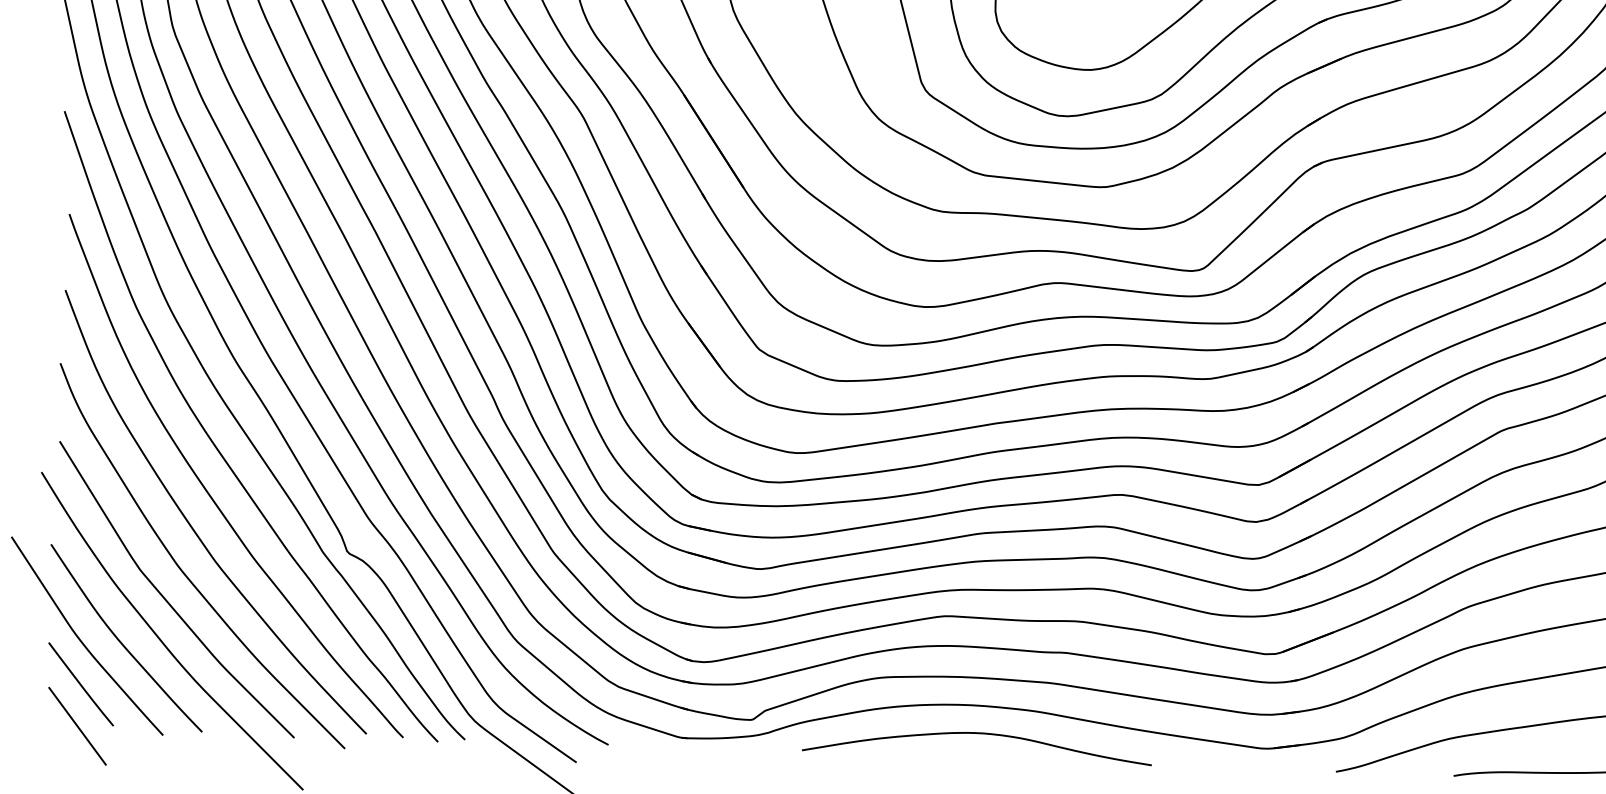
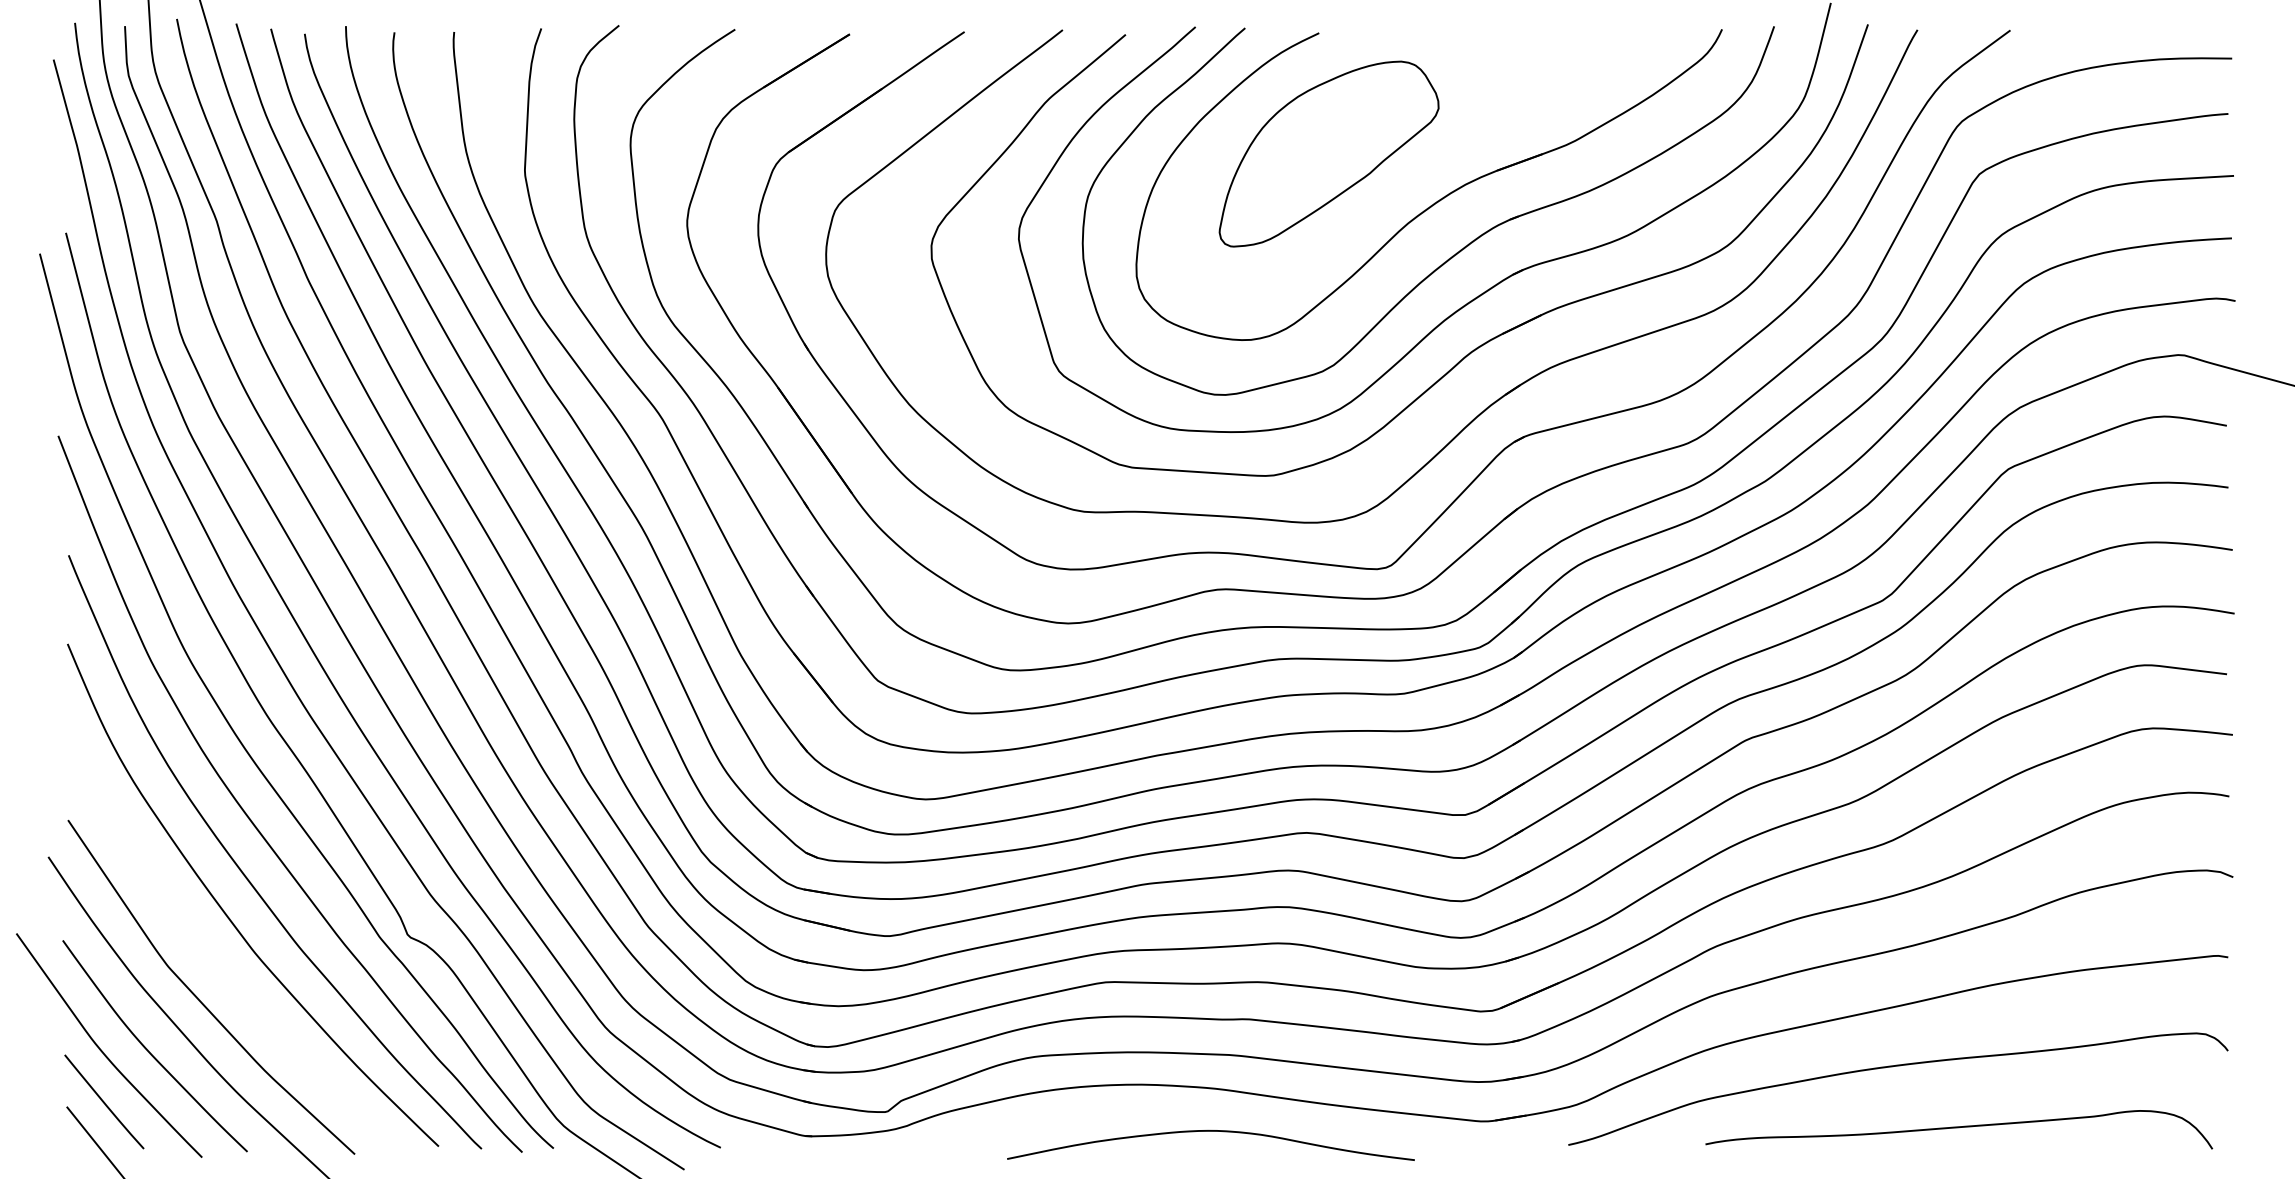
curve: (182, 569) -> (216, 963), removed
curve: (977, 733) -> (1210, 1131), moved

